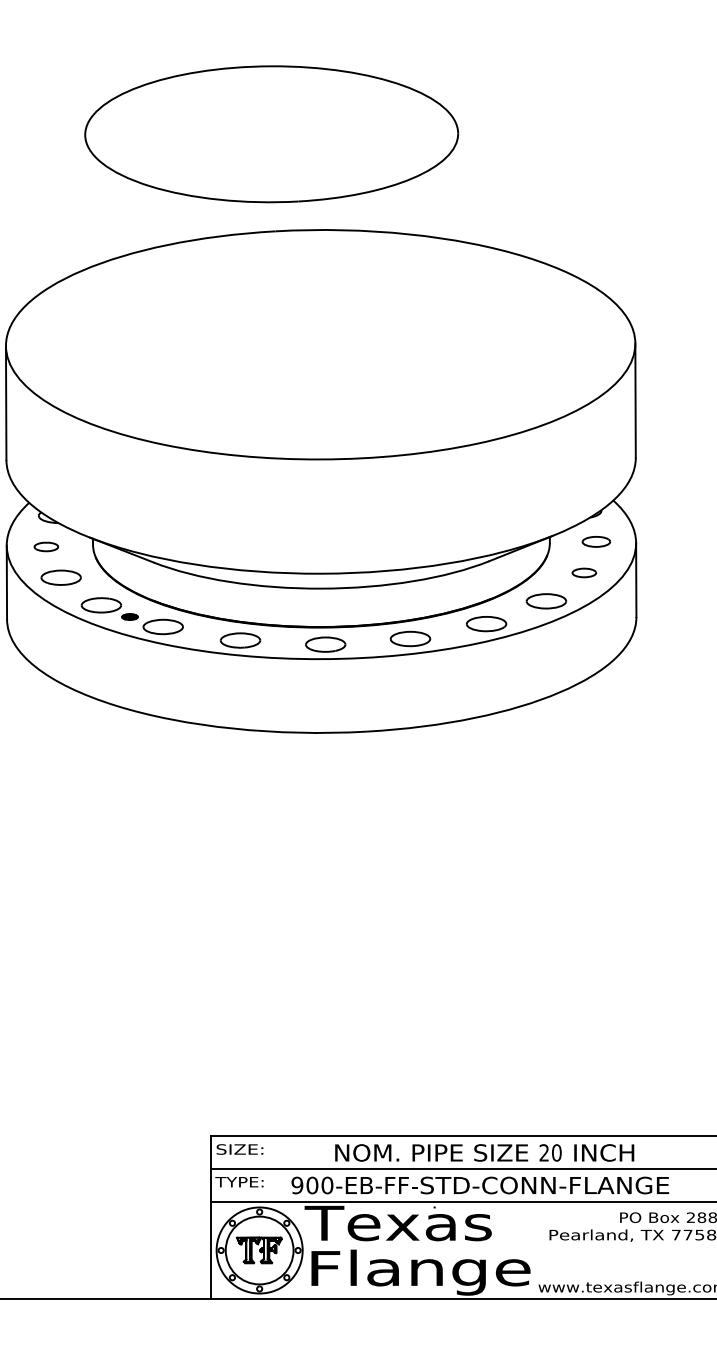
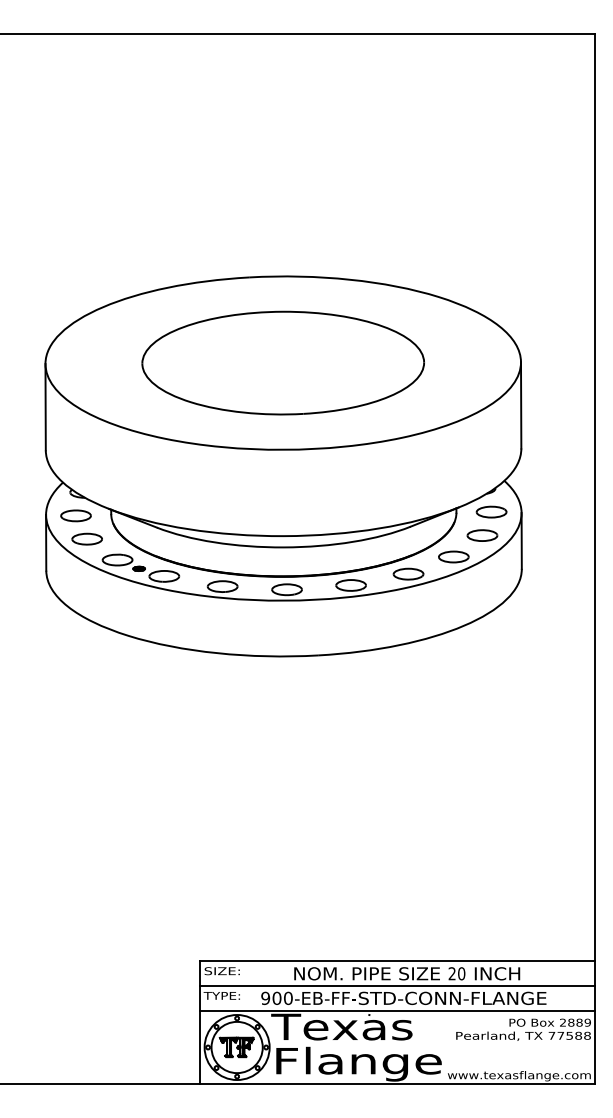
part: (270, 133) -> (282, 362), moved
part: (596, 541) -> (491, 511), size x1.43
part: (45, 546) -> (75, 515), size x1.67
part: (584, 572) -> (482, 535), size x1.67

